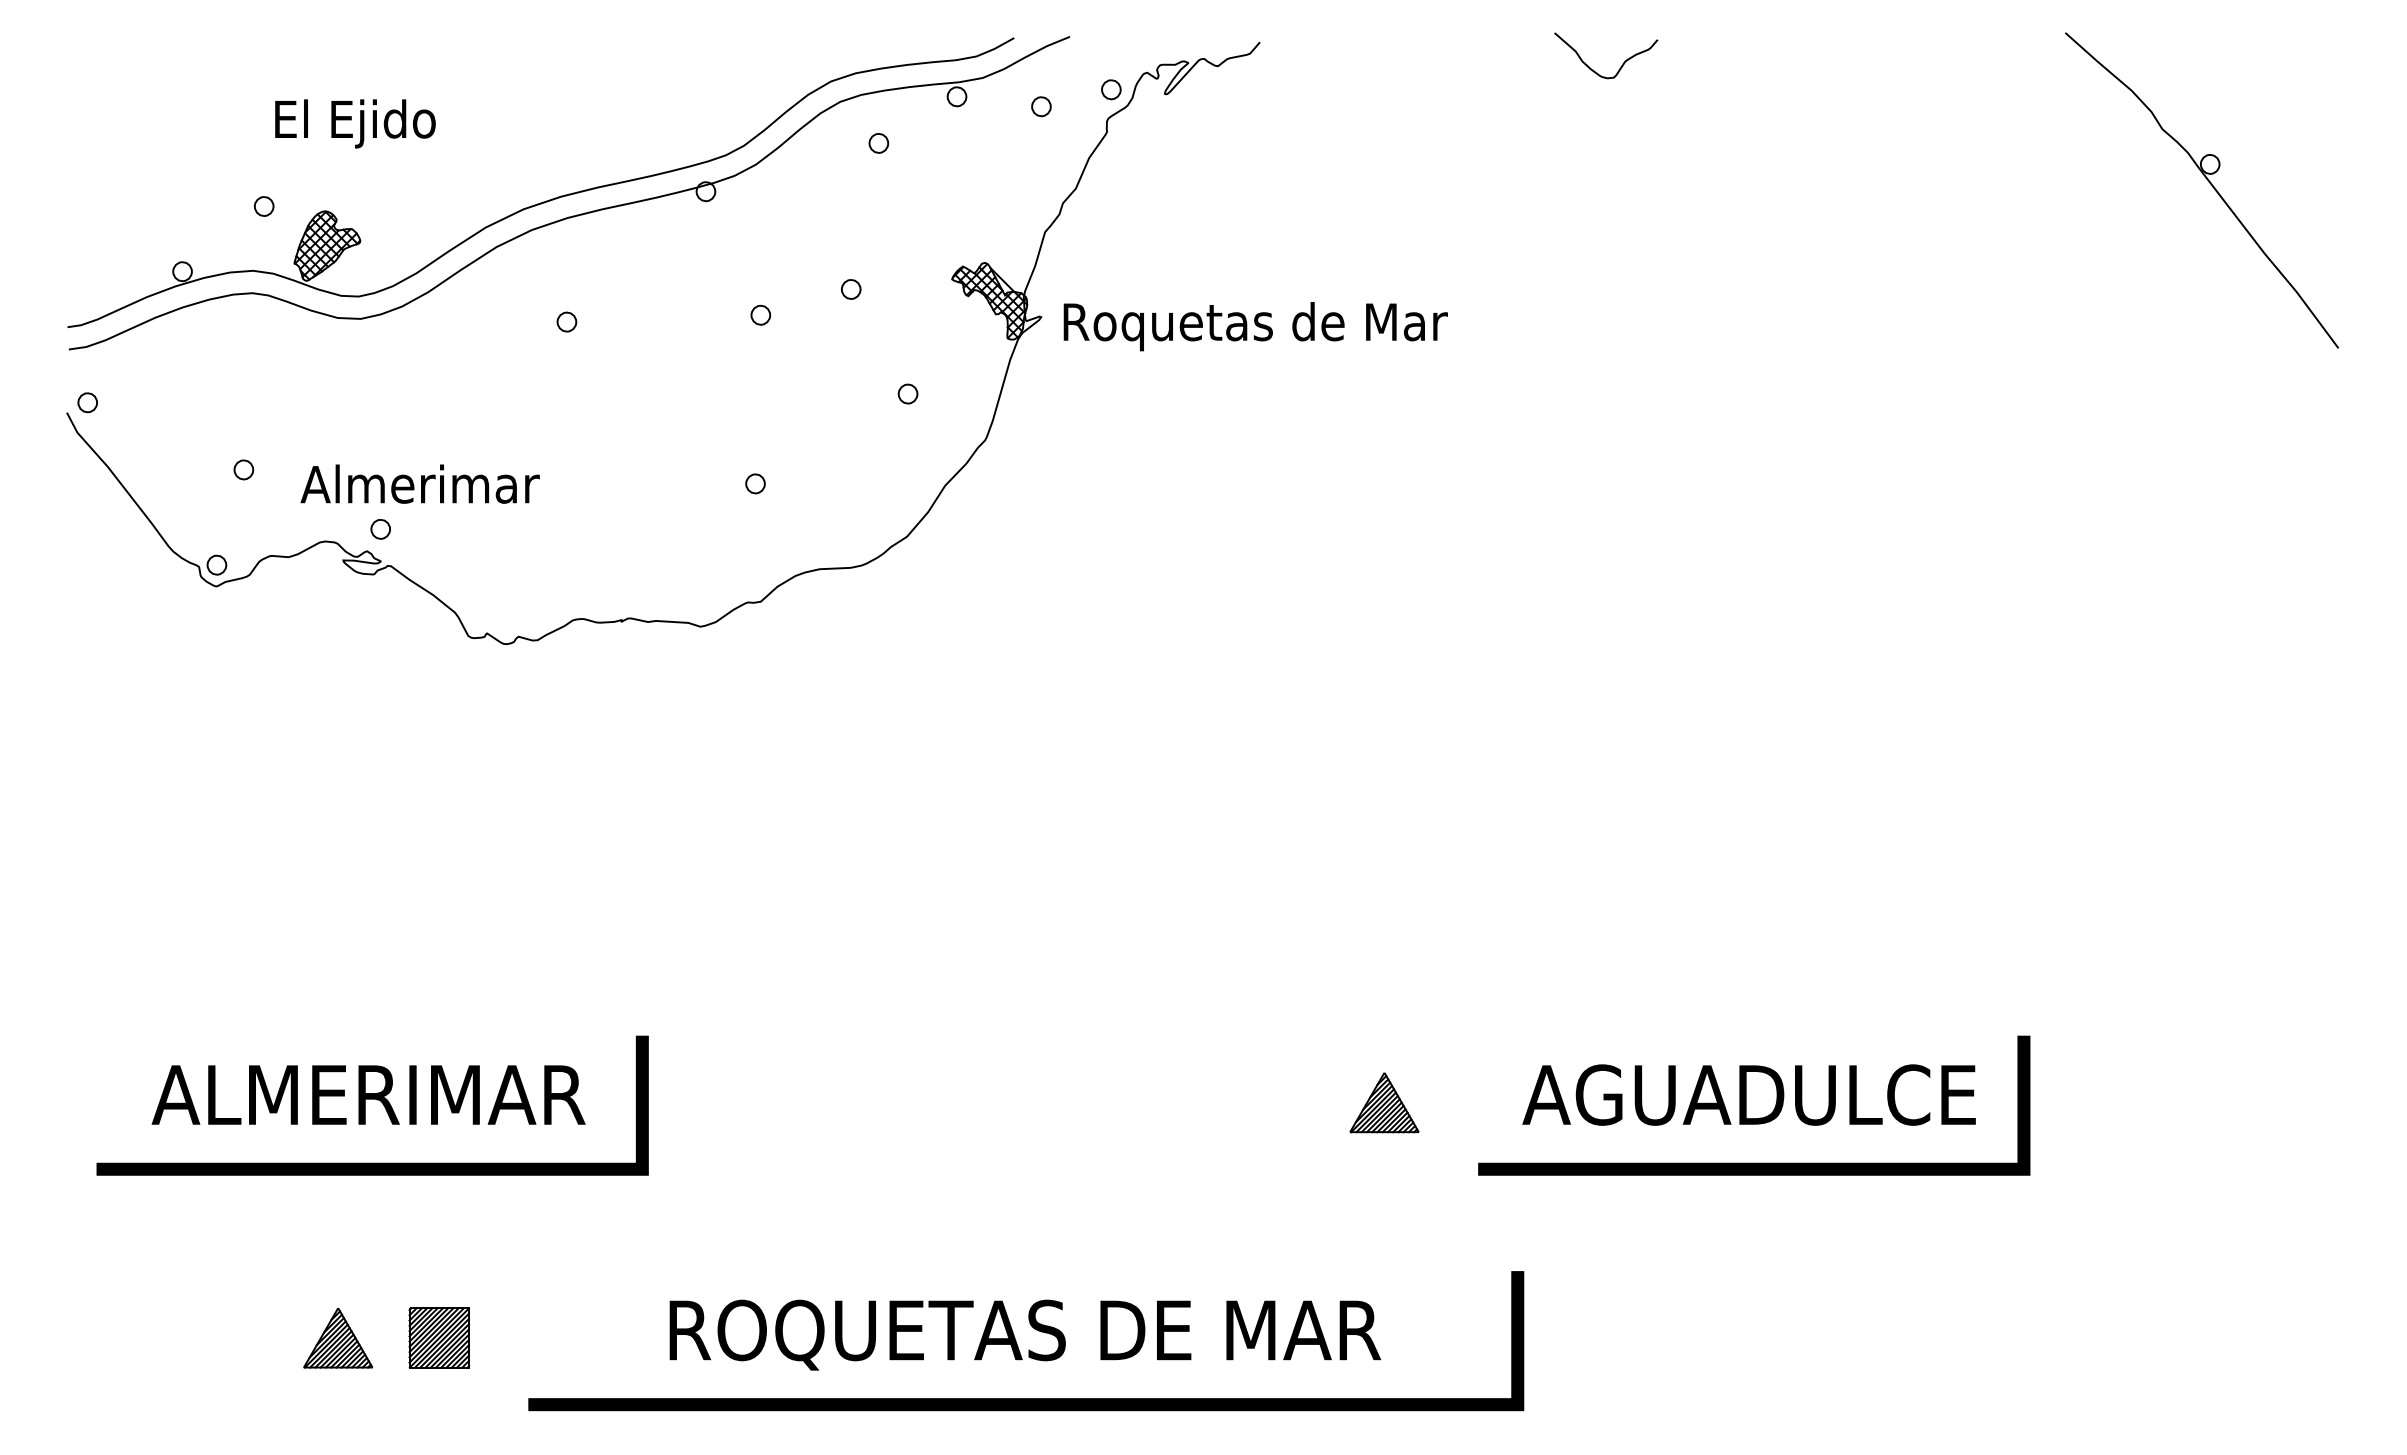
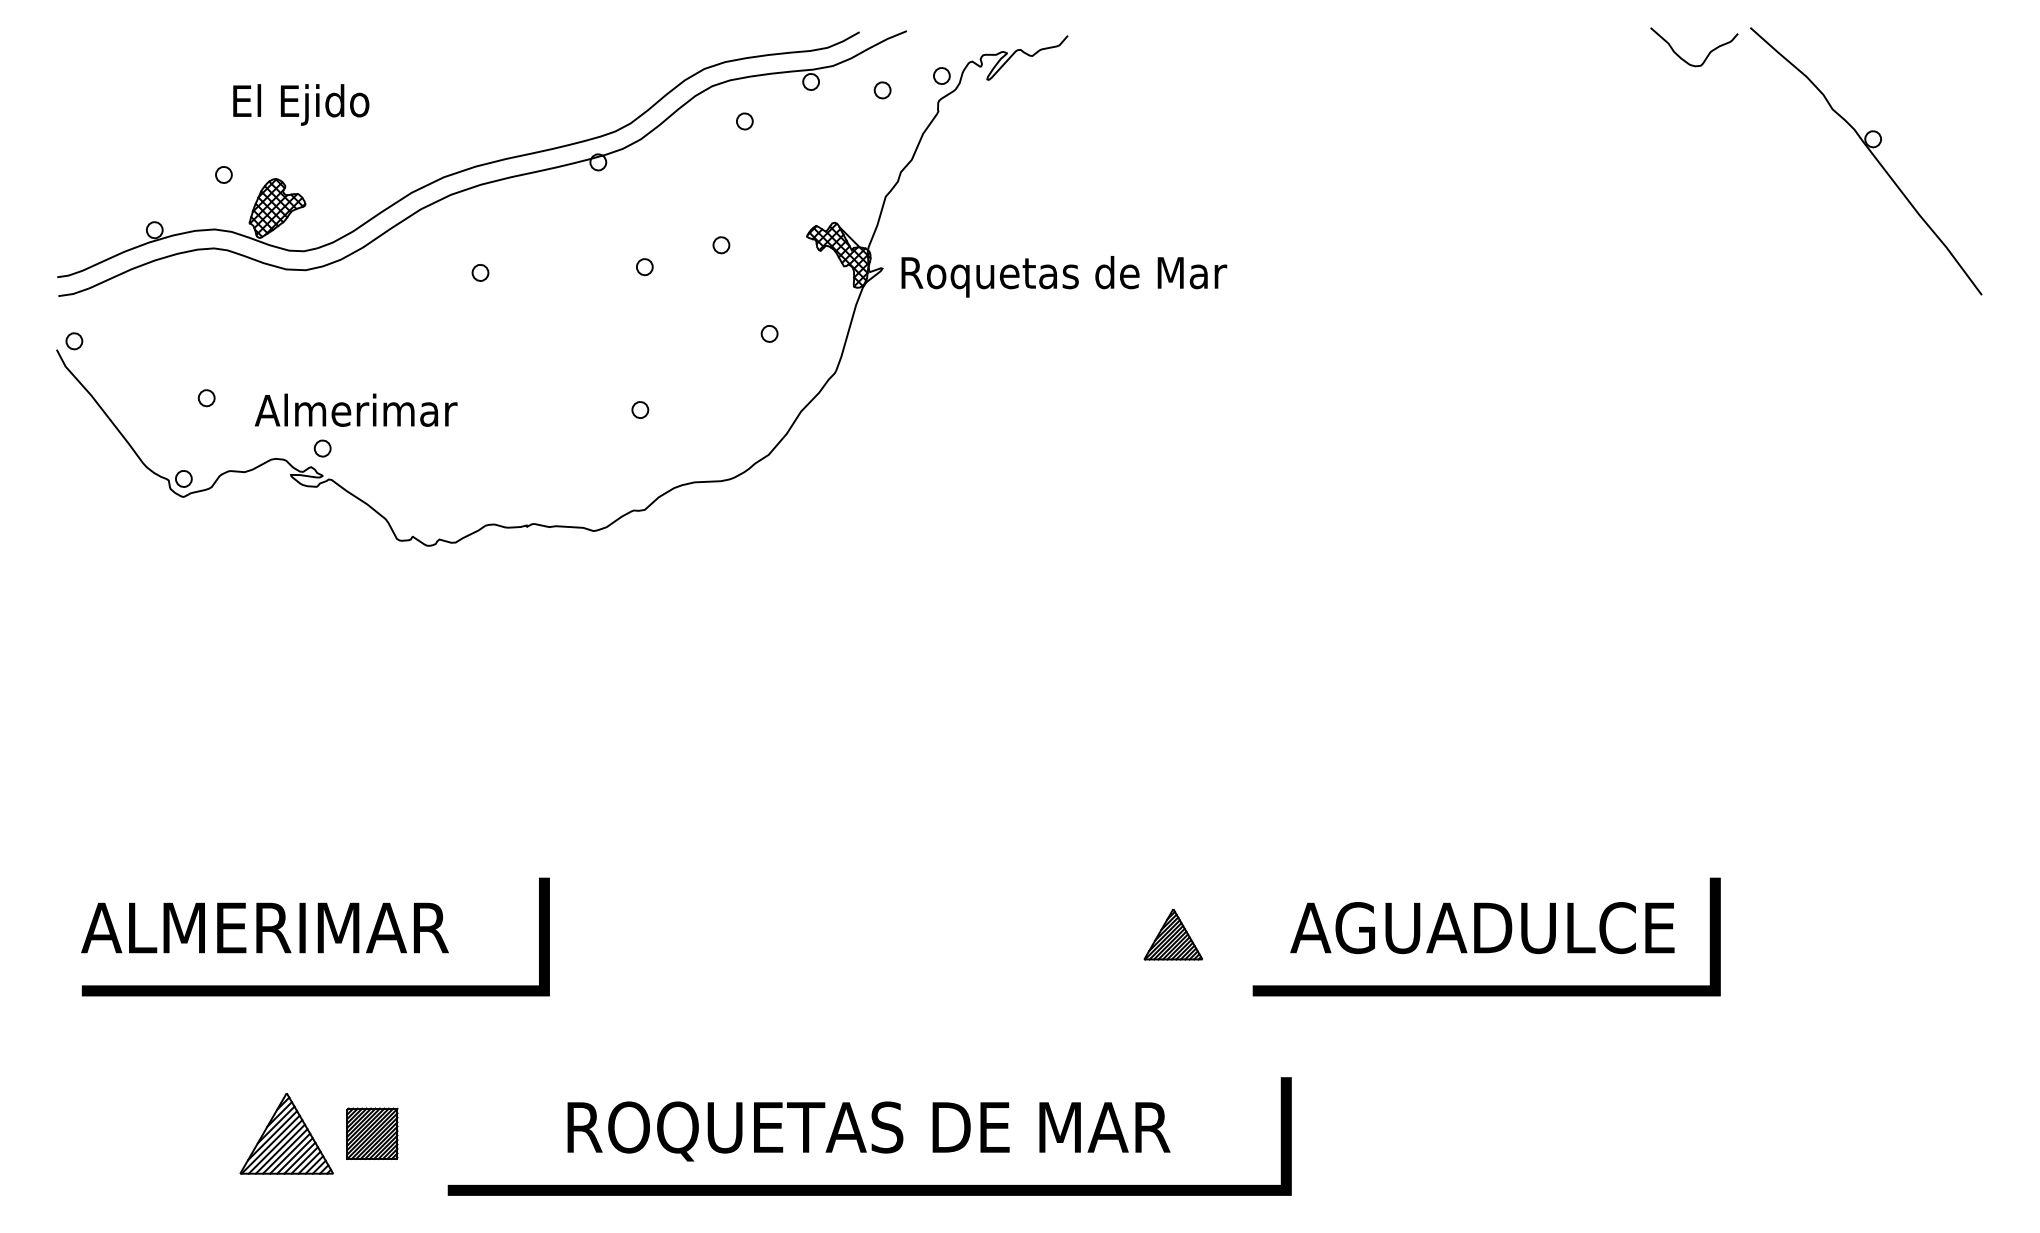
curve: (1620, 66) -> (1706, 56), moved
text: (368, 1094) -> (264, 927), moved
part: (337, 1338) -> (286, 1134), size x1.6

